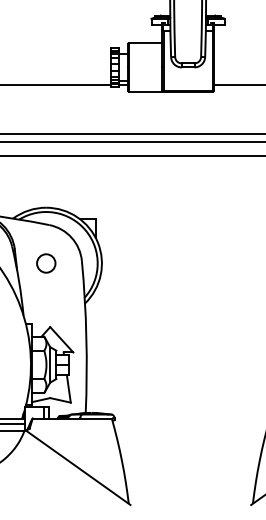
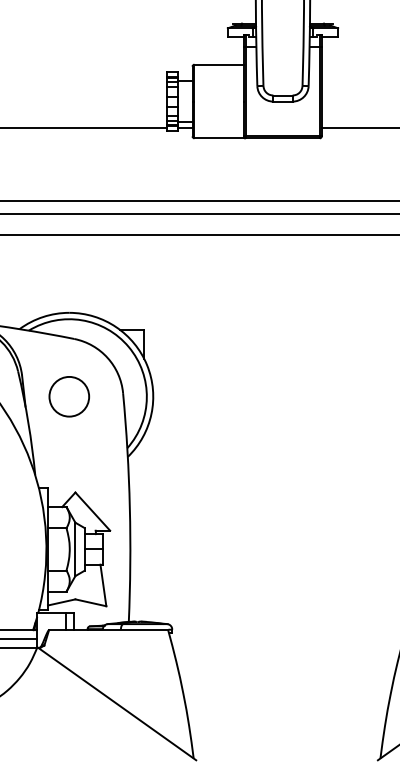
circle: (46, 263) -> (69, 396), size x1.43

